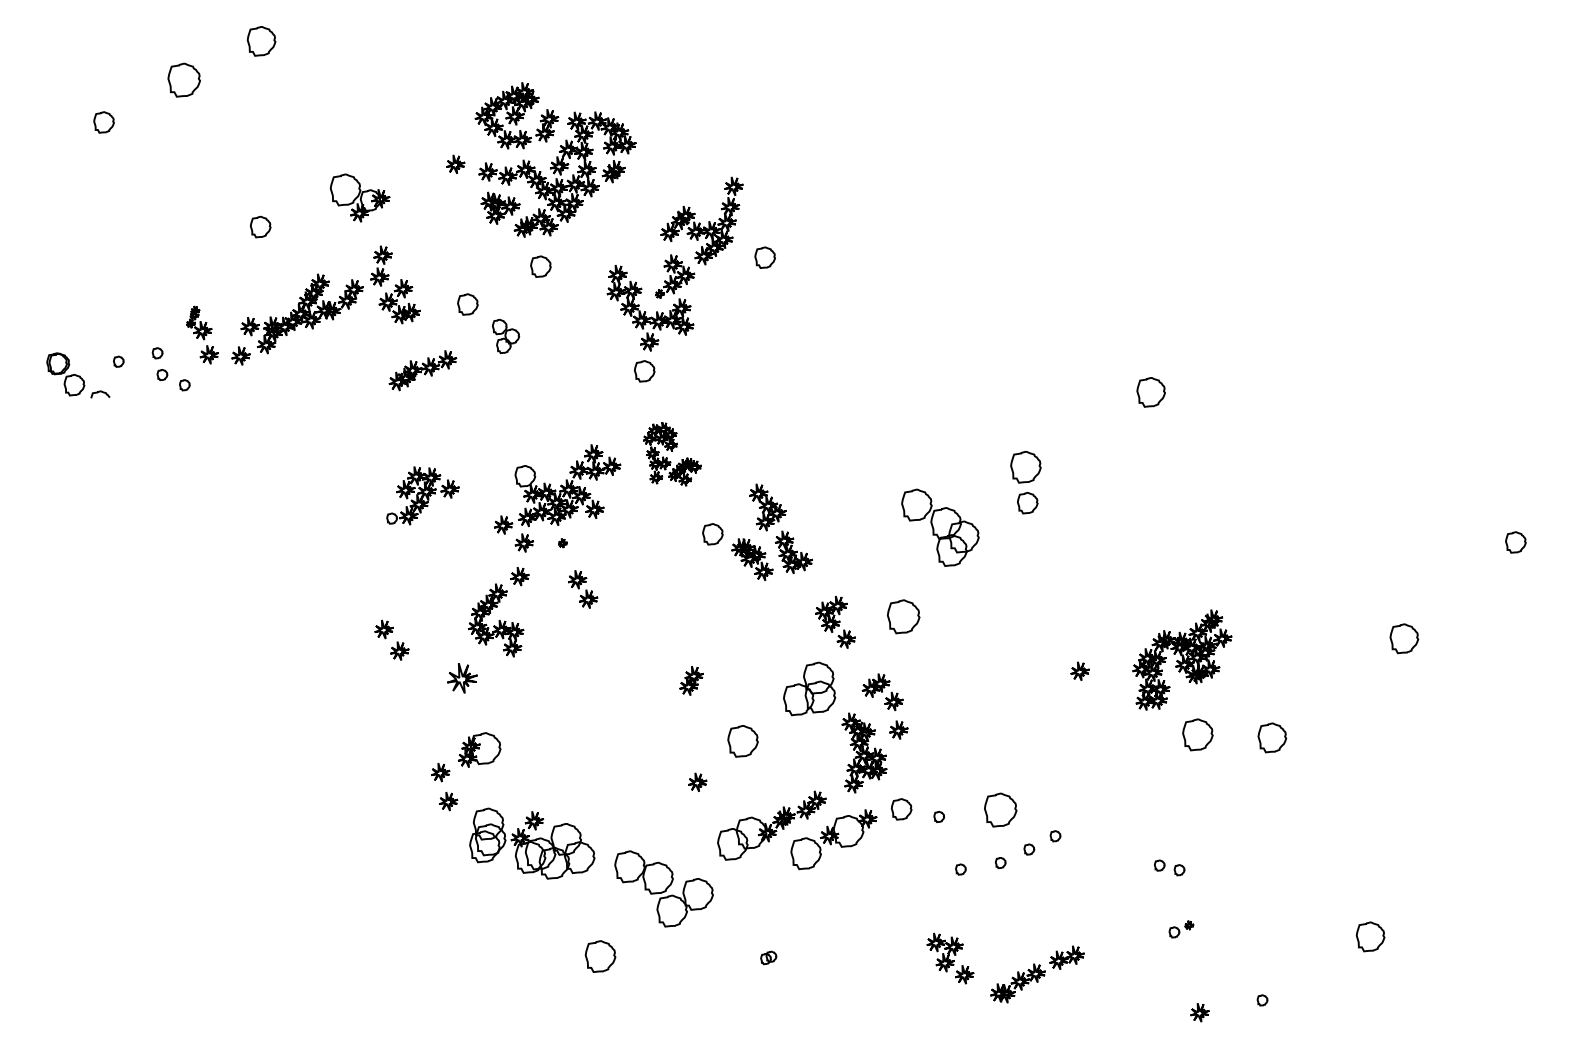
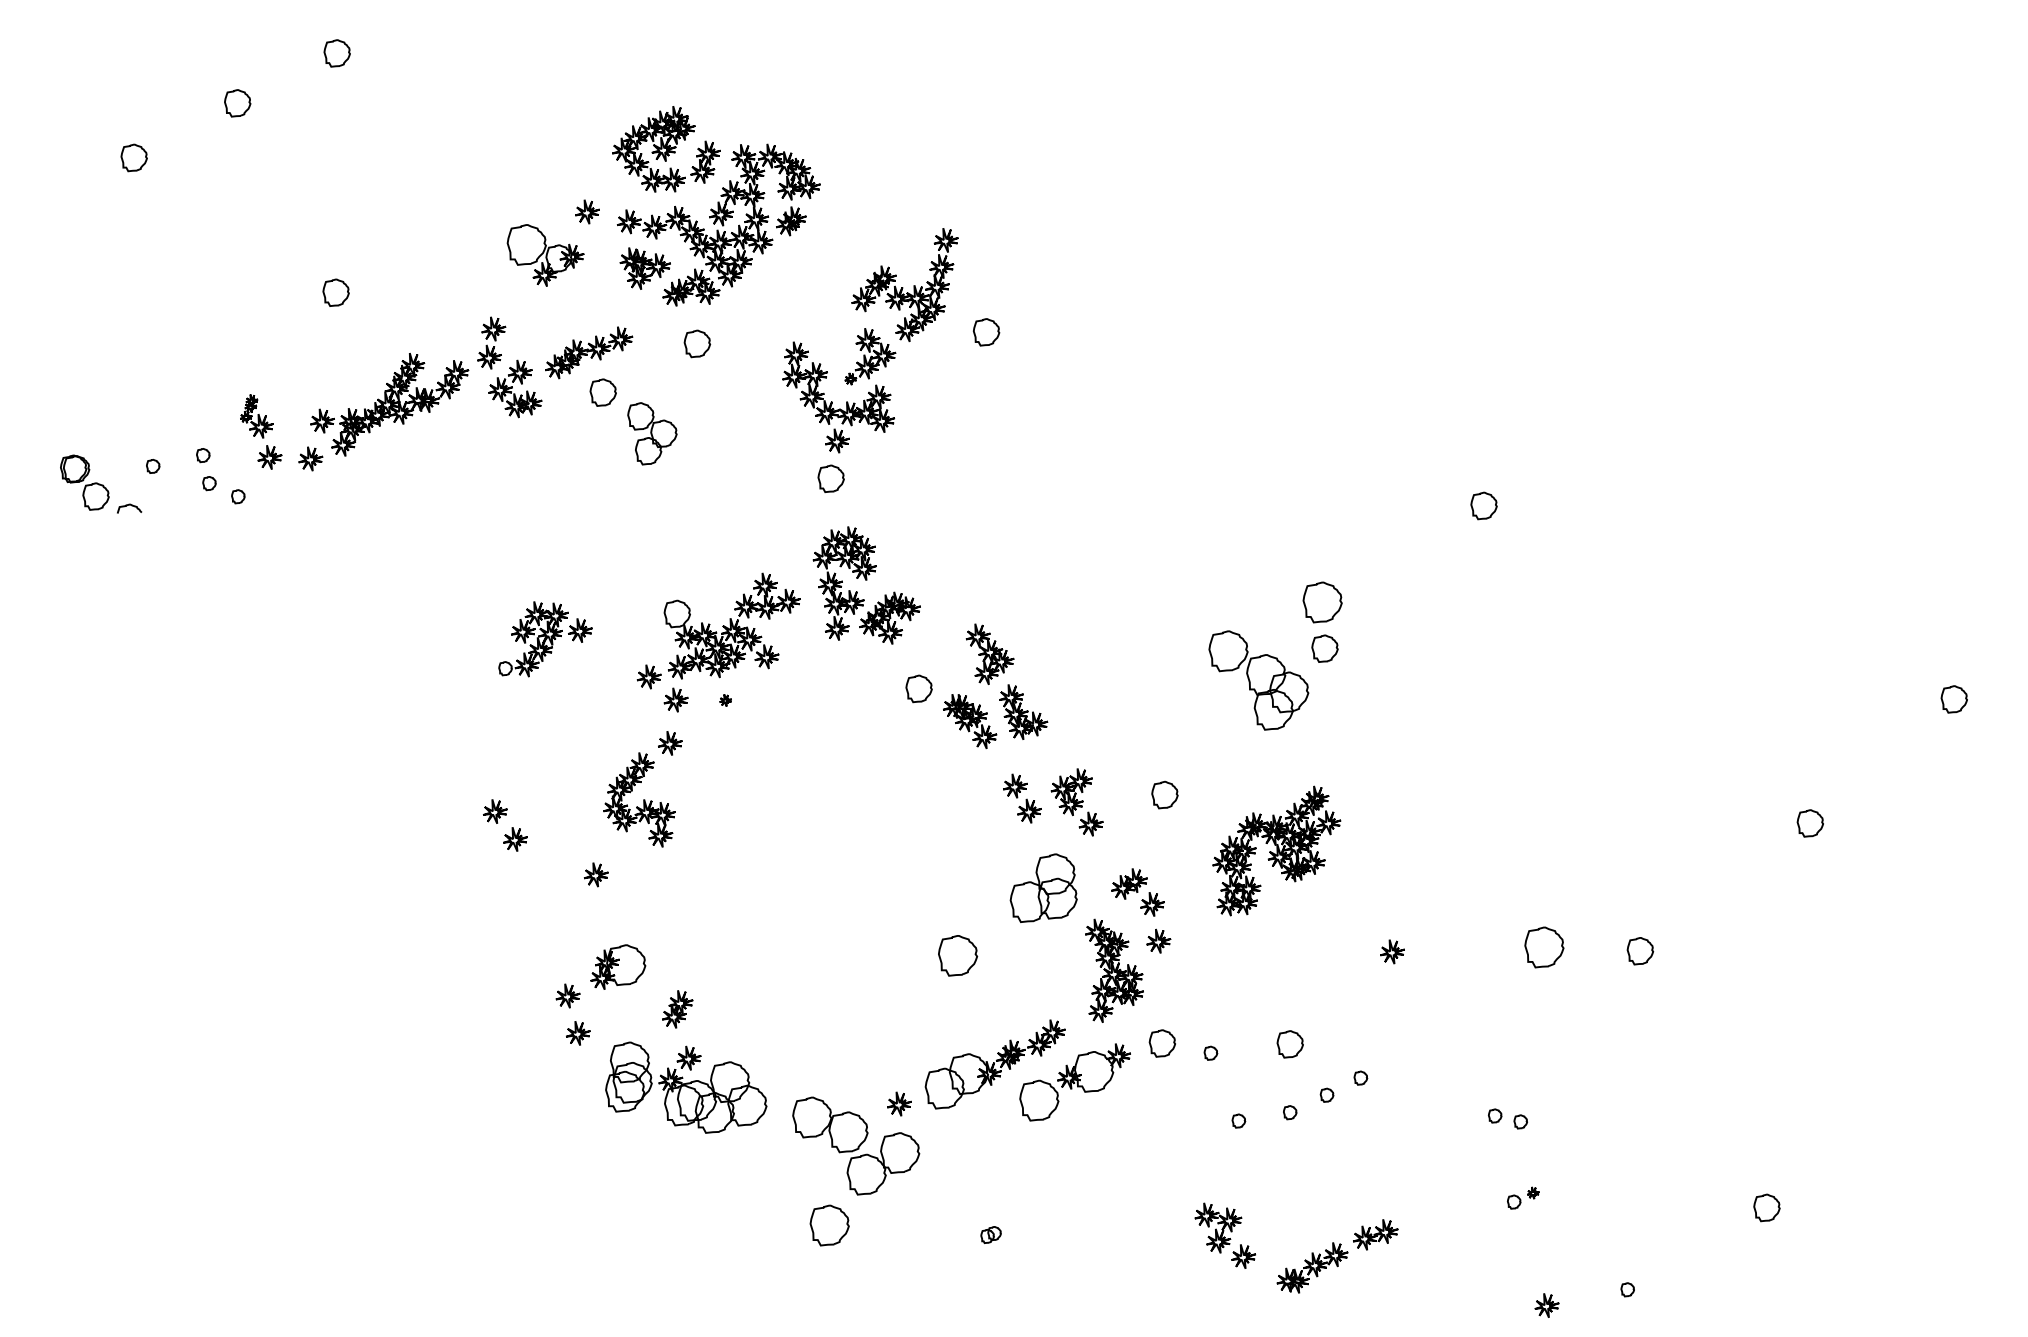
part: (261, 41) -> (337, 53), size x0.71
part: (184, 79) -> (237, 102), size x0.62
part: (359, 197) -> (544, 254), moved
part: (505, 336) -> (651, 433), size x1.43
part: (422, 370) -> (588, 352), moved
part: (1150, 392) -> (1483, 506), size x0.71
part: (672, 454) -> (867, 585), size x1.43
part: (940, 527) -> (1258, 680), moved
part: (583, 589) -> (1023, 798), moved
part: (903, 616) -> (1164, 794), size x0.62
part: (1403, 638) -> (1809, 823), size x0.71
part: (1182, 659) -> (1276, 850), moved
part: (1079, 670) -> (1391, 950), moved
part: (462, 678) -> (596, 874), size x0.62
part: (691, 680) -> (677, 1008), moved
part: (1272, 737) -> (1640, 950), size x0.71
part: (697, 781) -> (899, 1102), moved
part: (1000, 809) -> (1289, 1043), size x0.62
part: (1370, 936) -> (1766, 1207), size x0.71
part: (600, 956) -> (829, 1225), moved

